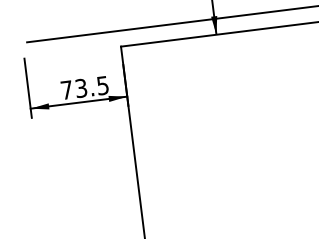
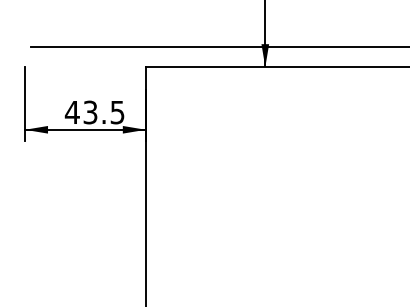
text: (66, 90) -> (71, 112), 73.5 -> 43.5

